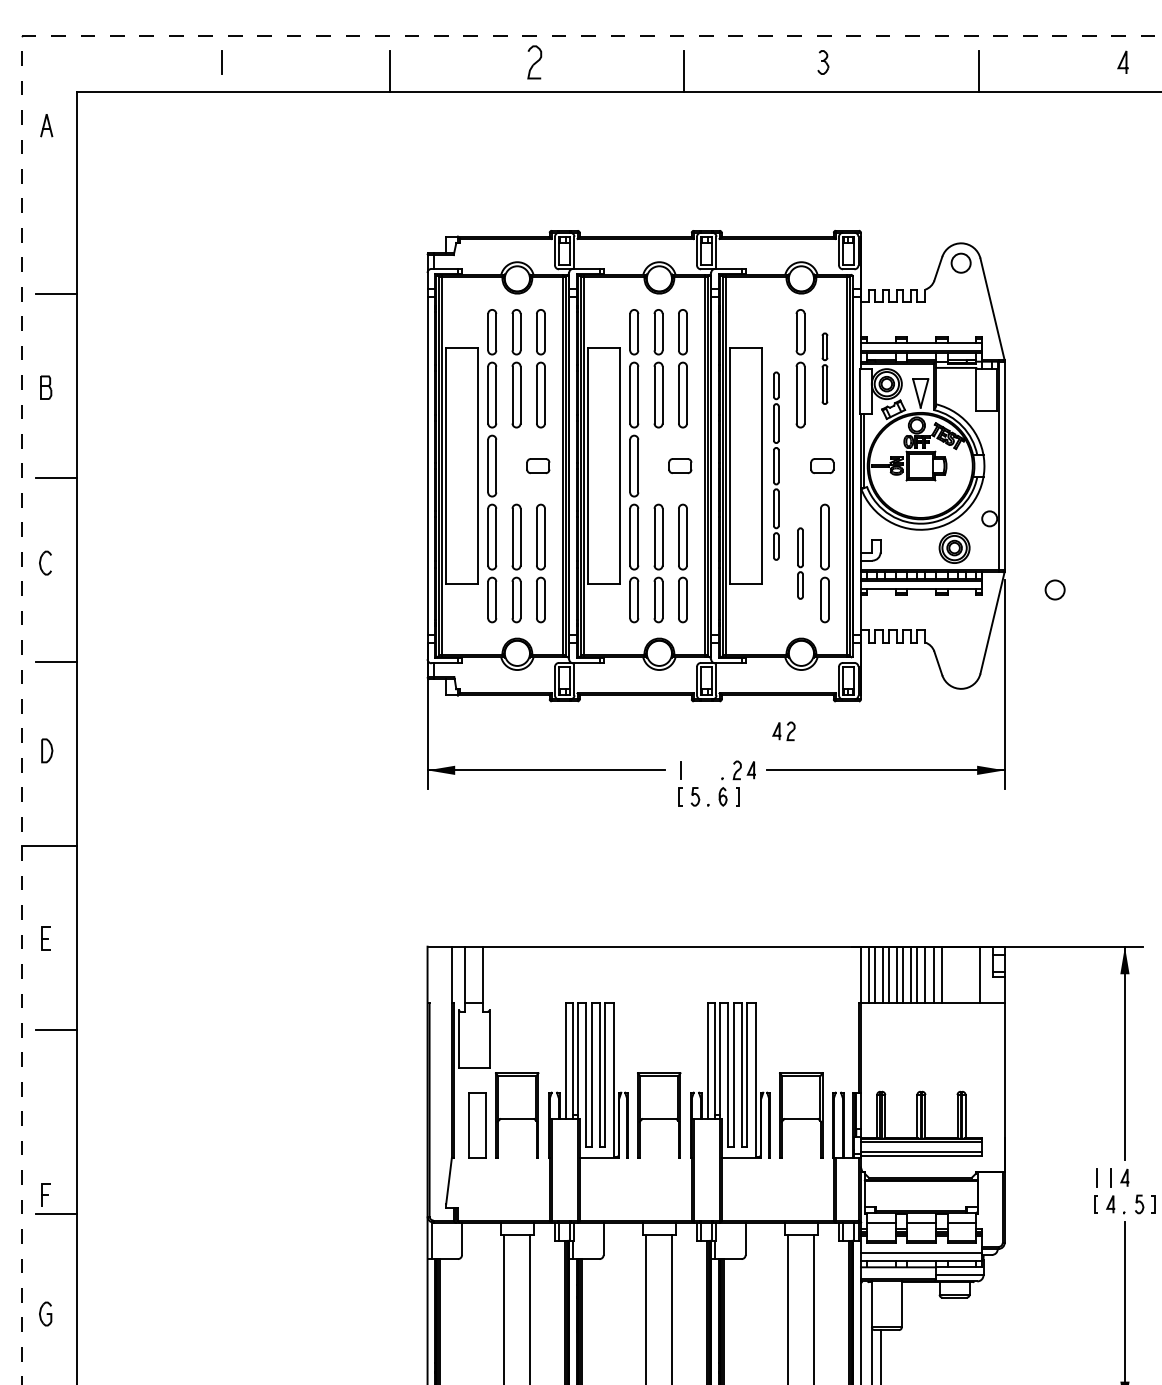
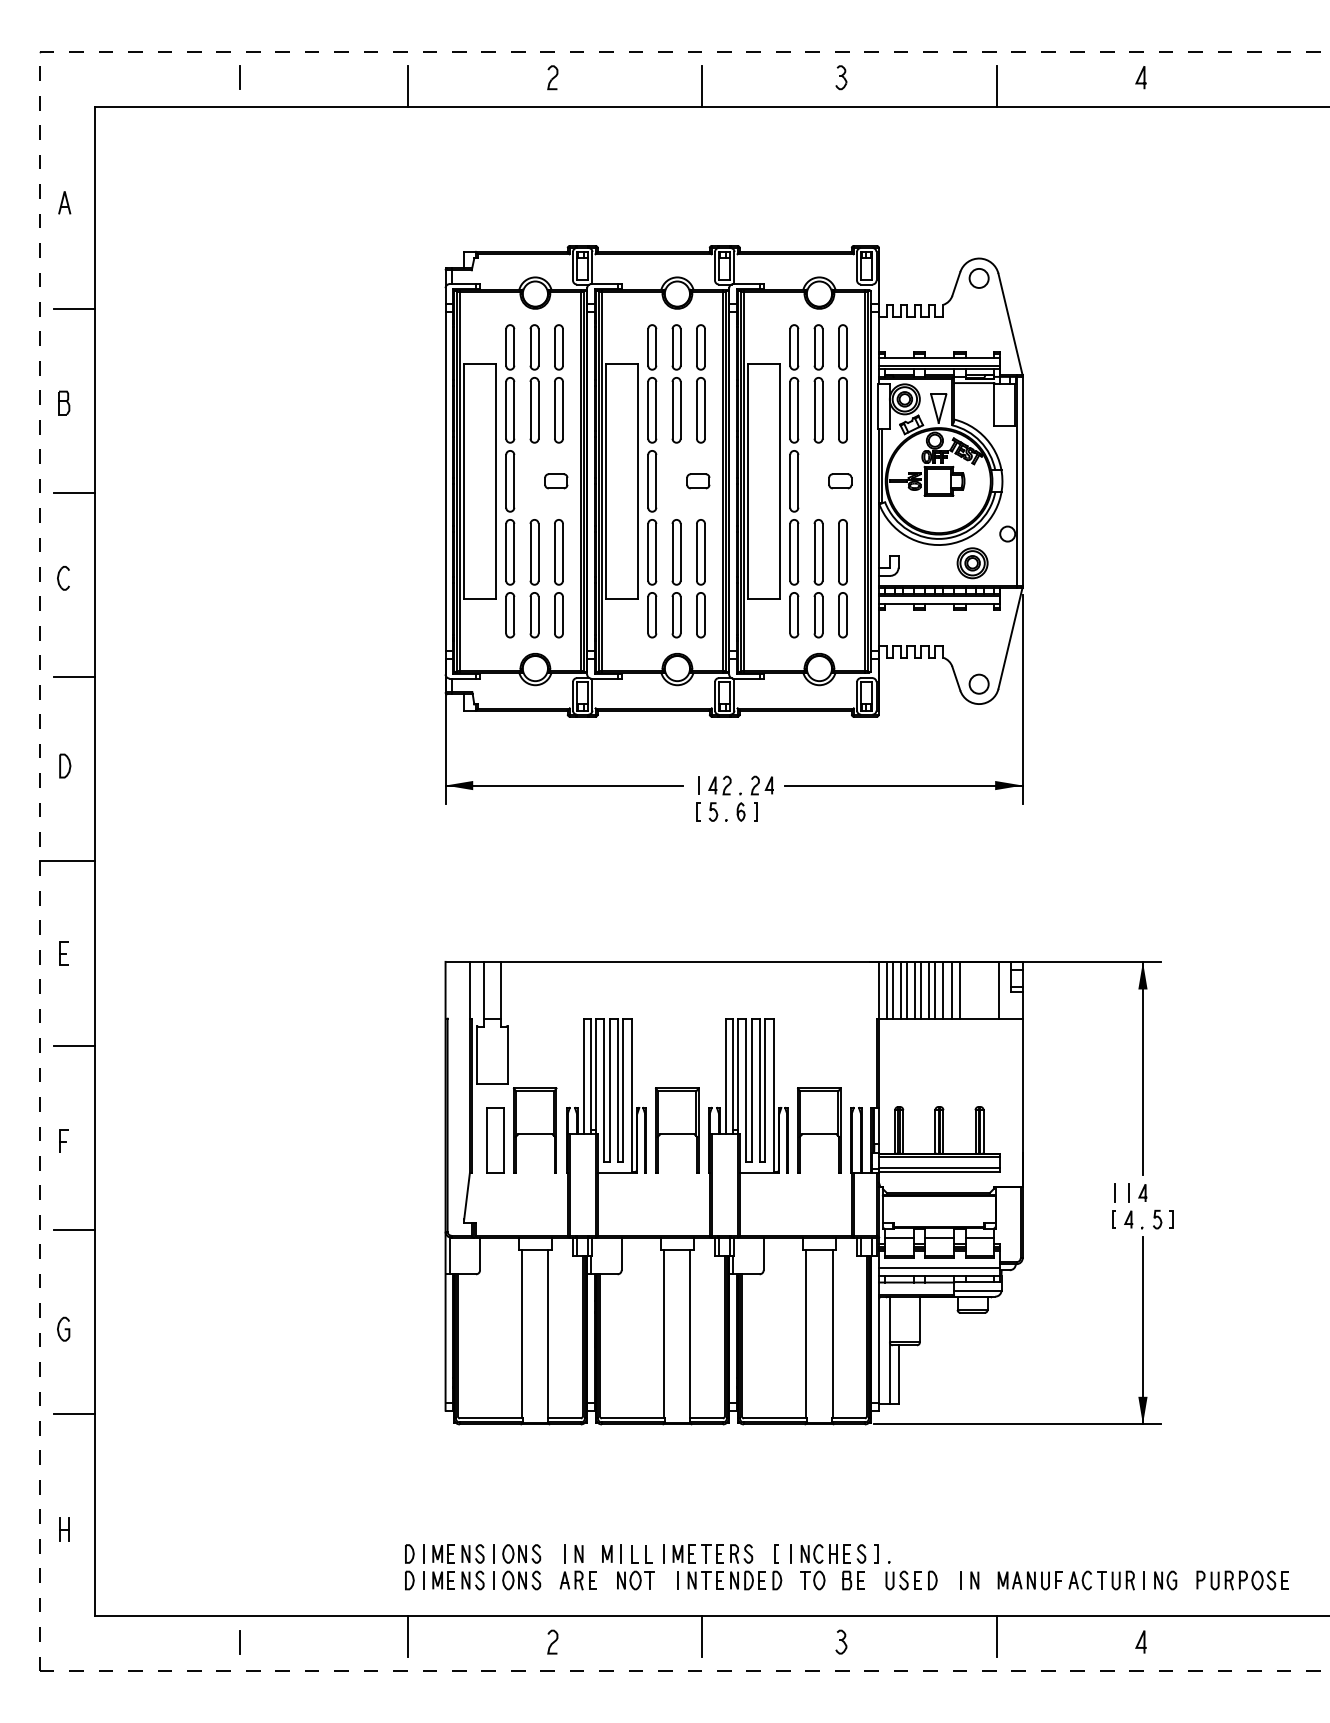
part: (534, 62) -> (552, 77), size x0.71
part: (46, 125) -> (64, 202), moved
part: (824, 368) -> (842, 383), size x1.67
part: (776, 466) -> (794, 481), size x1.67
part: (800, 563) -> (818, 578), size x1.67
circle: (1054, 589) -> (978, 683), moved
part: (783, 731) -> (719, 785), moved
part: (45, 1194) -> (63, 1140), moved

